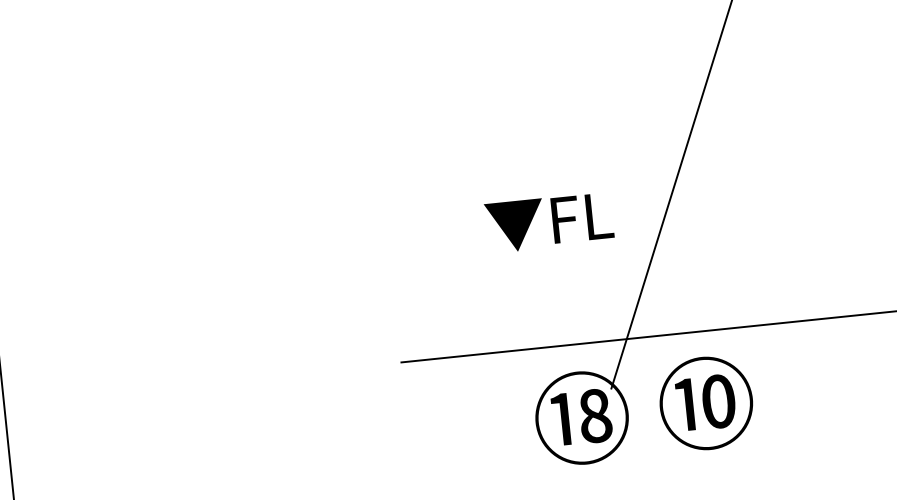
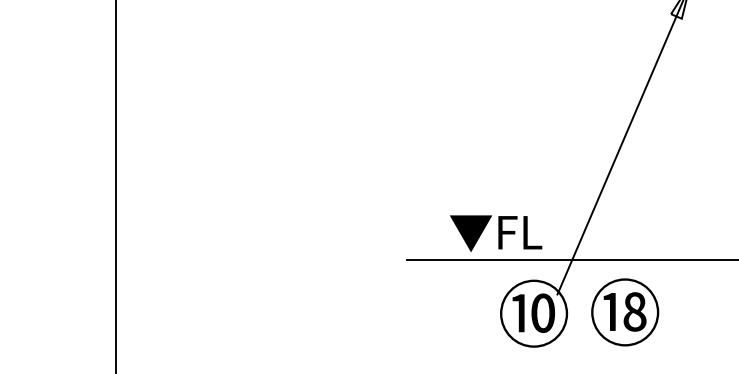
text: (550, 222) -> (496, 233), moved
text: (718, 400) -> (634, 311), ⑩ -> ⑱
text: (594, 415) -> (543, 312), ⑱ -> ⑩

